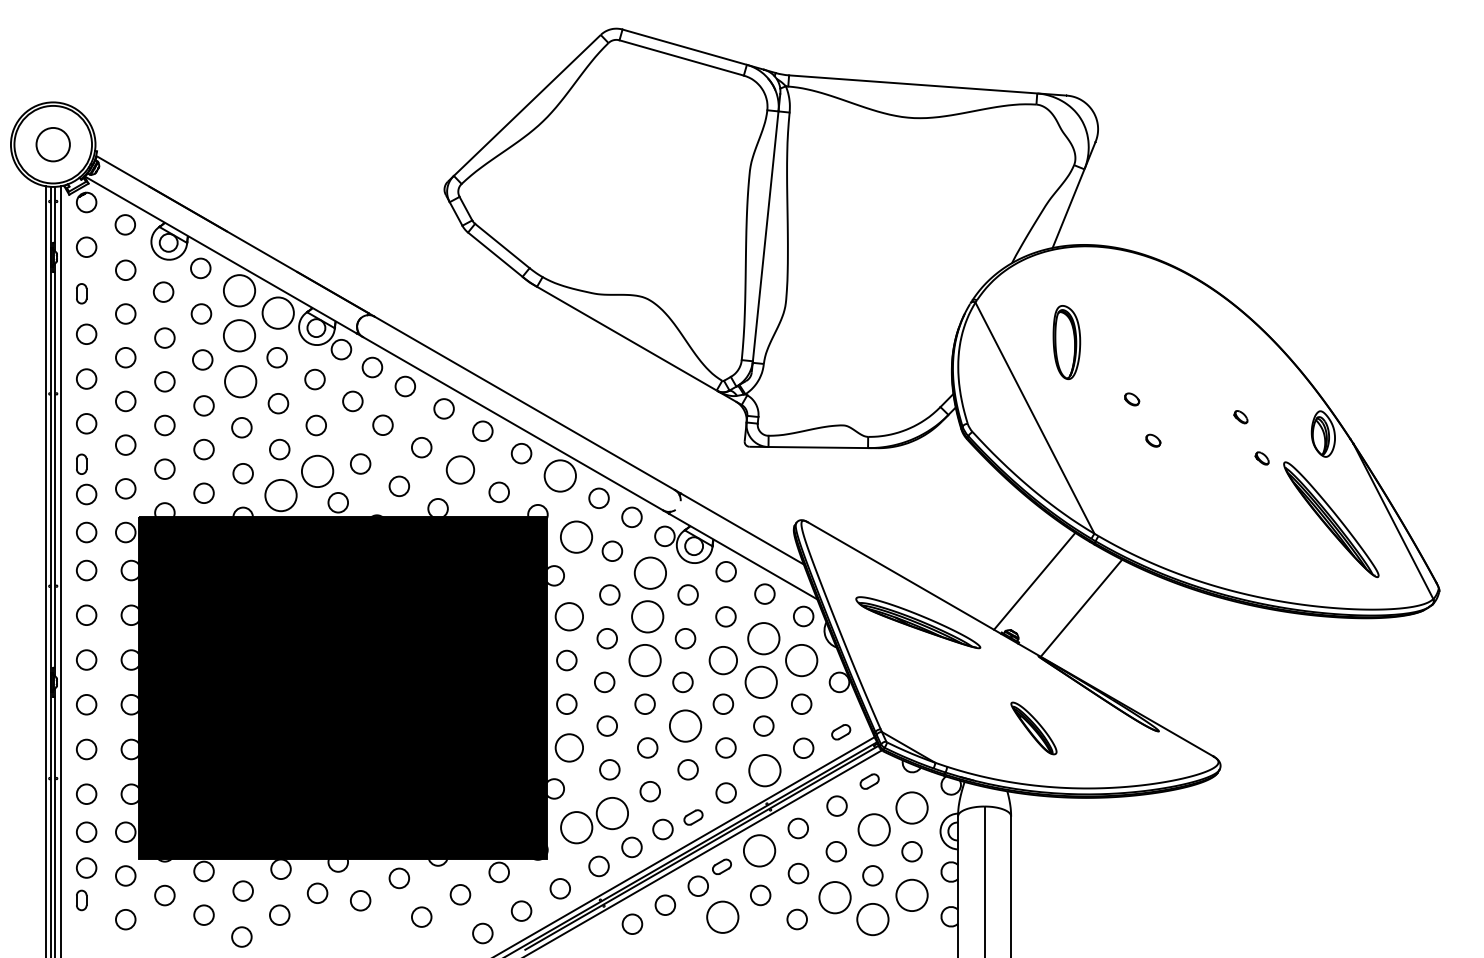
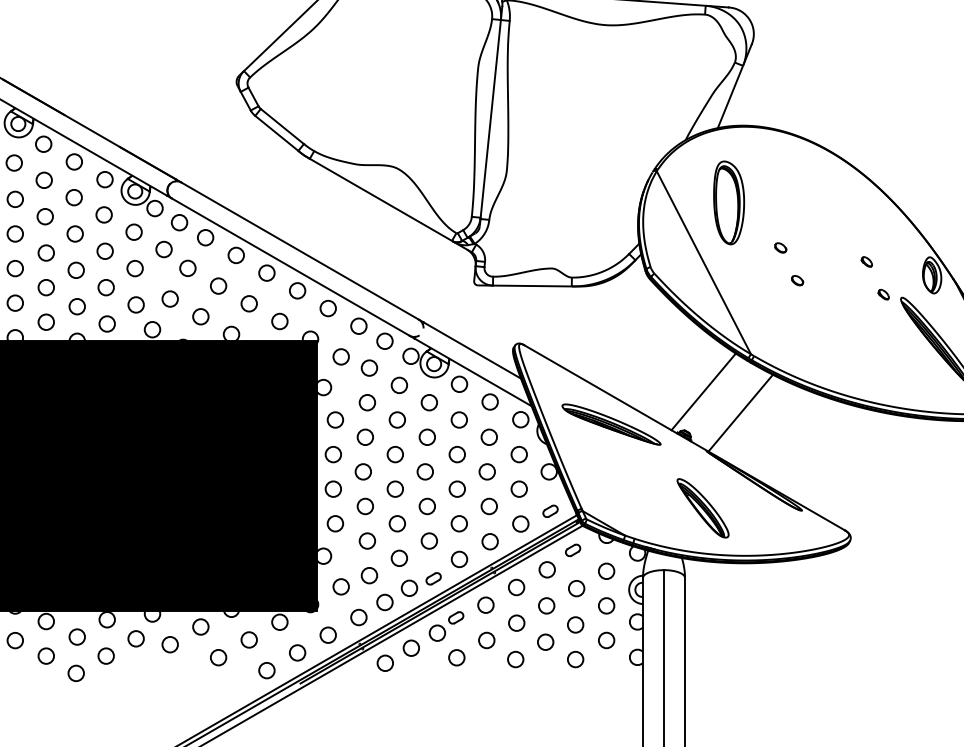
circle: (239, 290) -> (74, 161), size x0.62
circle: (278, 312) -> (105, 179), size x0.62
circle: (238, 335) -> (73, 197), size x0.62
part: (1066, 342) -> (728, 202), size x1.43
circle: (240, 381) -> (75, 233), size x0.62
circle: (460, 469) -> (249, 303), size x0.71
circle: (317, 471) -> (136, 304), size x0.62
circle: (560, 475) -> (328, 308), size x0.62
circle: (280, 495) -> (106, 323), size x0.62
circle: (576, 536) -> (341, 356), size x0.62
circle: (649, 572) -> (398, 384), size x0.62
circle: (569, 616) -> (335, 419), size x0.71
circle: (647, 616) -> (397, 419), size x0.62
circle: (763, 638) -> (489, 437), size x0.62
circle: (644, 660) -> (394, 454), size x0.62
circle: (723, 660) -> (457, 454), size x0.71
circle: (801, 660) -> (519, 454), size x0.62
circle: (761, 682) -> (487, 471), size x0.62
circle: (685, 725) -> (427, 506), size x0.62
part: (1033, 728) -> (702, 508), size x1.43
circle: (569, 747) -> (335, 523), size x0.71
circle: (764, 770) -> (489, 541), size x0.62
circle: (911, 807) -> (606, 570), size x0.62
circle: (612, 813) -> (369, 575), size x0.62
circle: (576, 827) -> (341, 586), size x0.62
circle: (873, 829) -> (576, 588), size x0.62
circle: (759, 850) -> (485, 604), size x0.62
circle: (911, 895) -> (606, 640), size x0.62
circle: (834, 897) -> (545, 642), size x0.62
circle: (722, 917) -> (456, 657), size x0.62
circle: (872, 919) -> (575, 659), size x0.62

